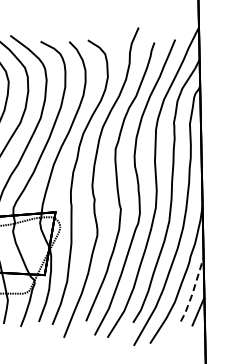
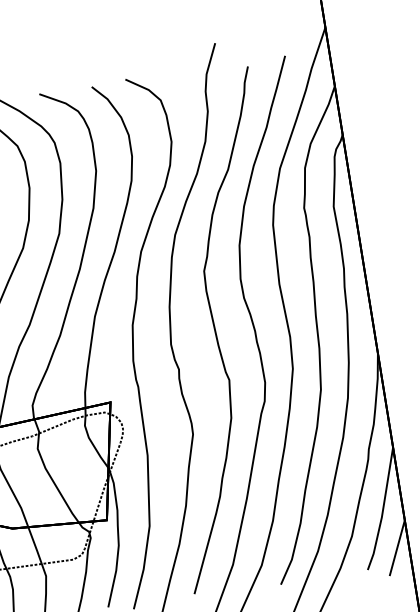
line: (193, 291) -> (383, 511), dashed -> solid

